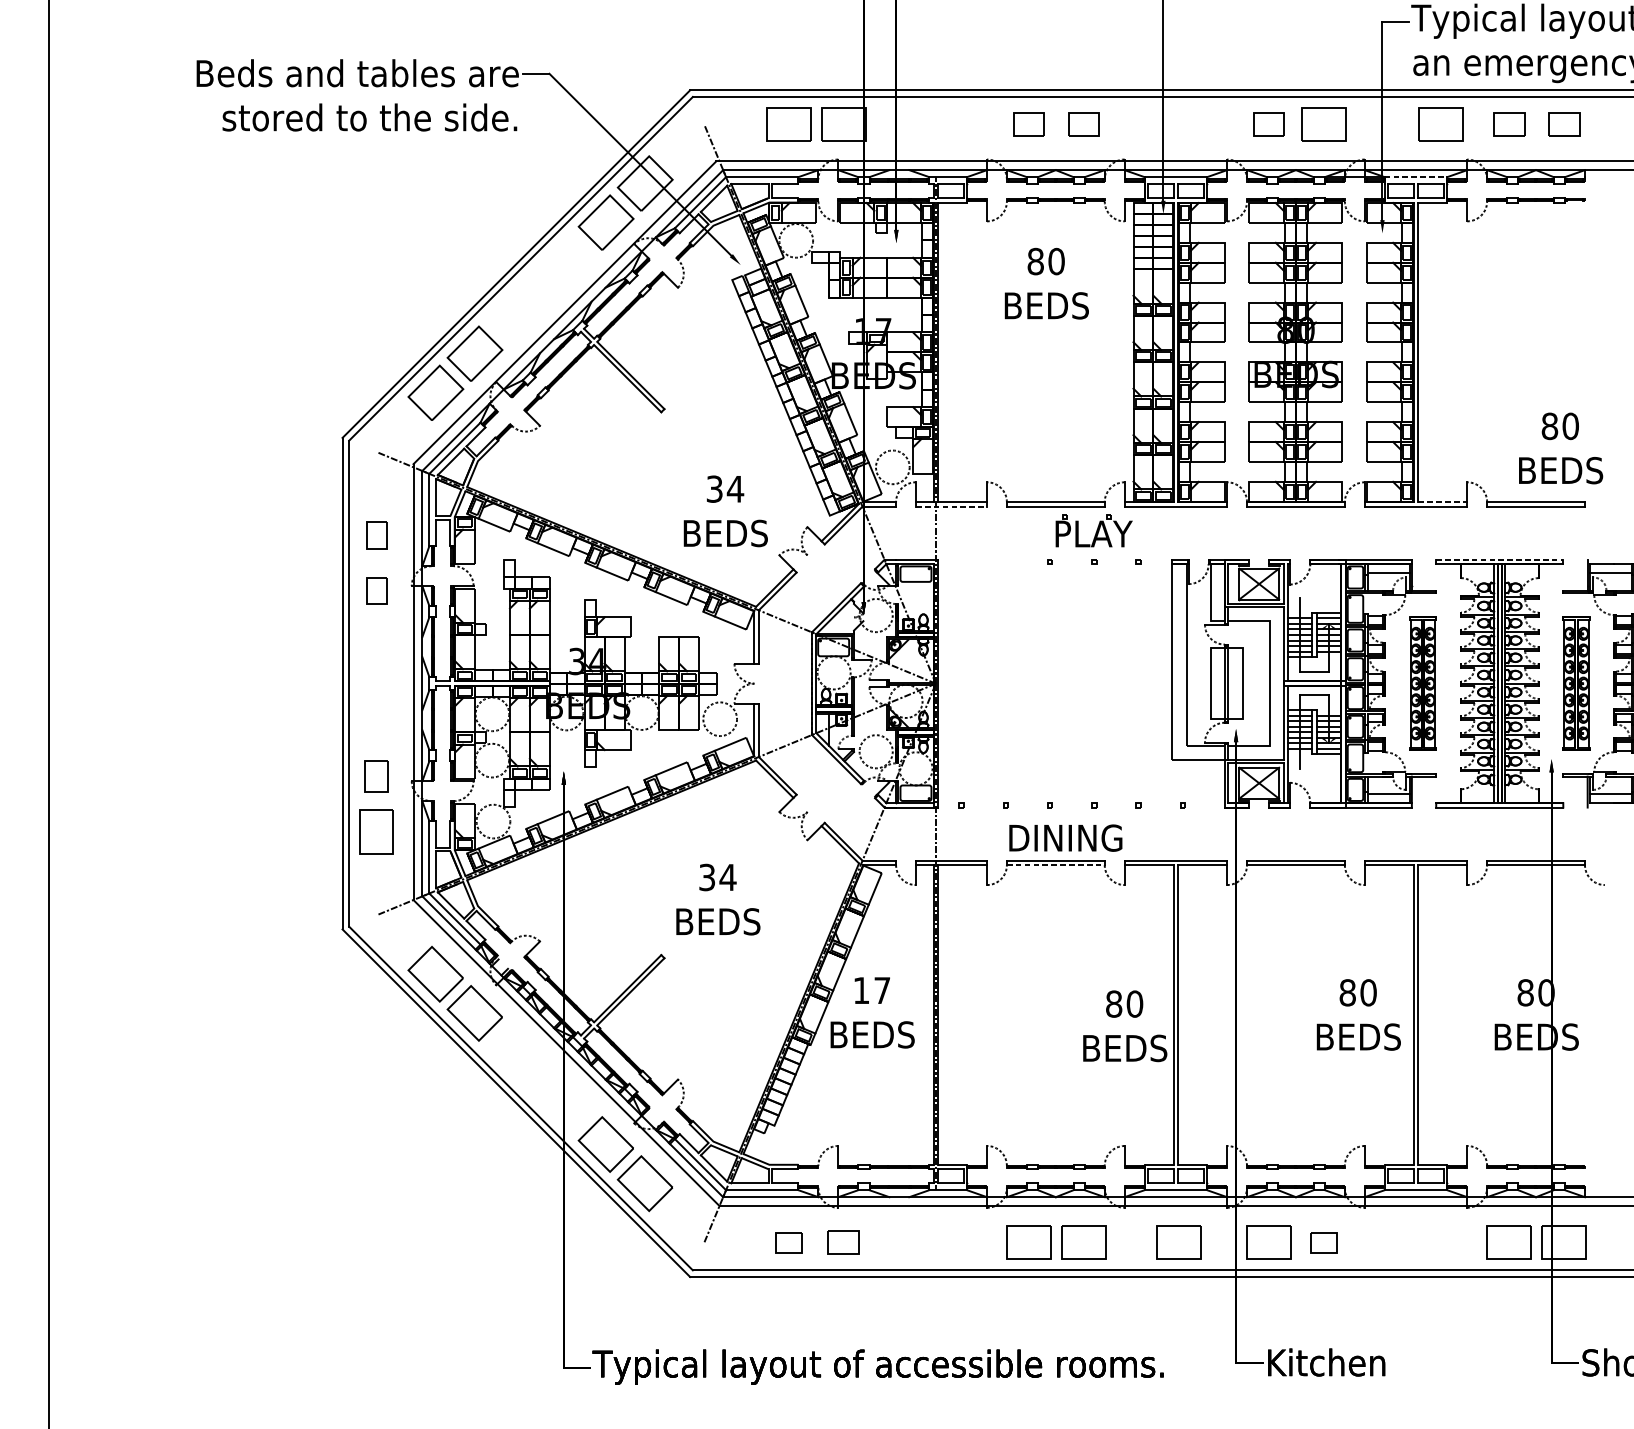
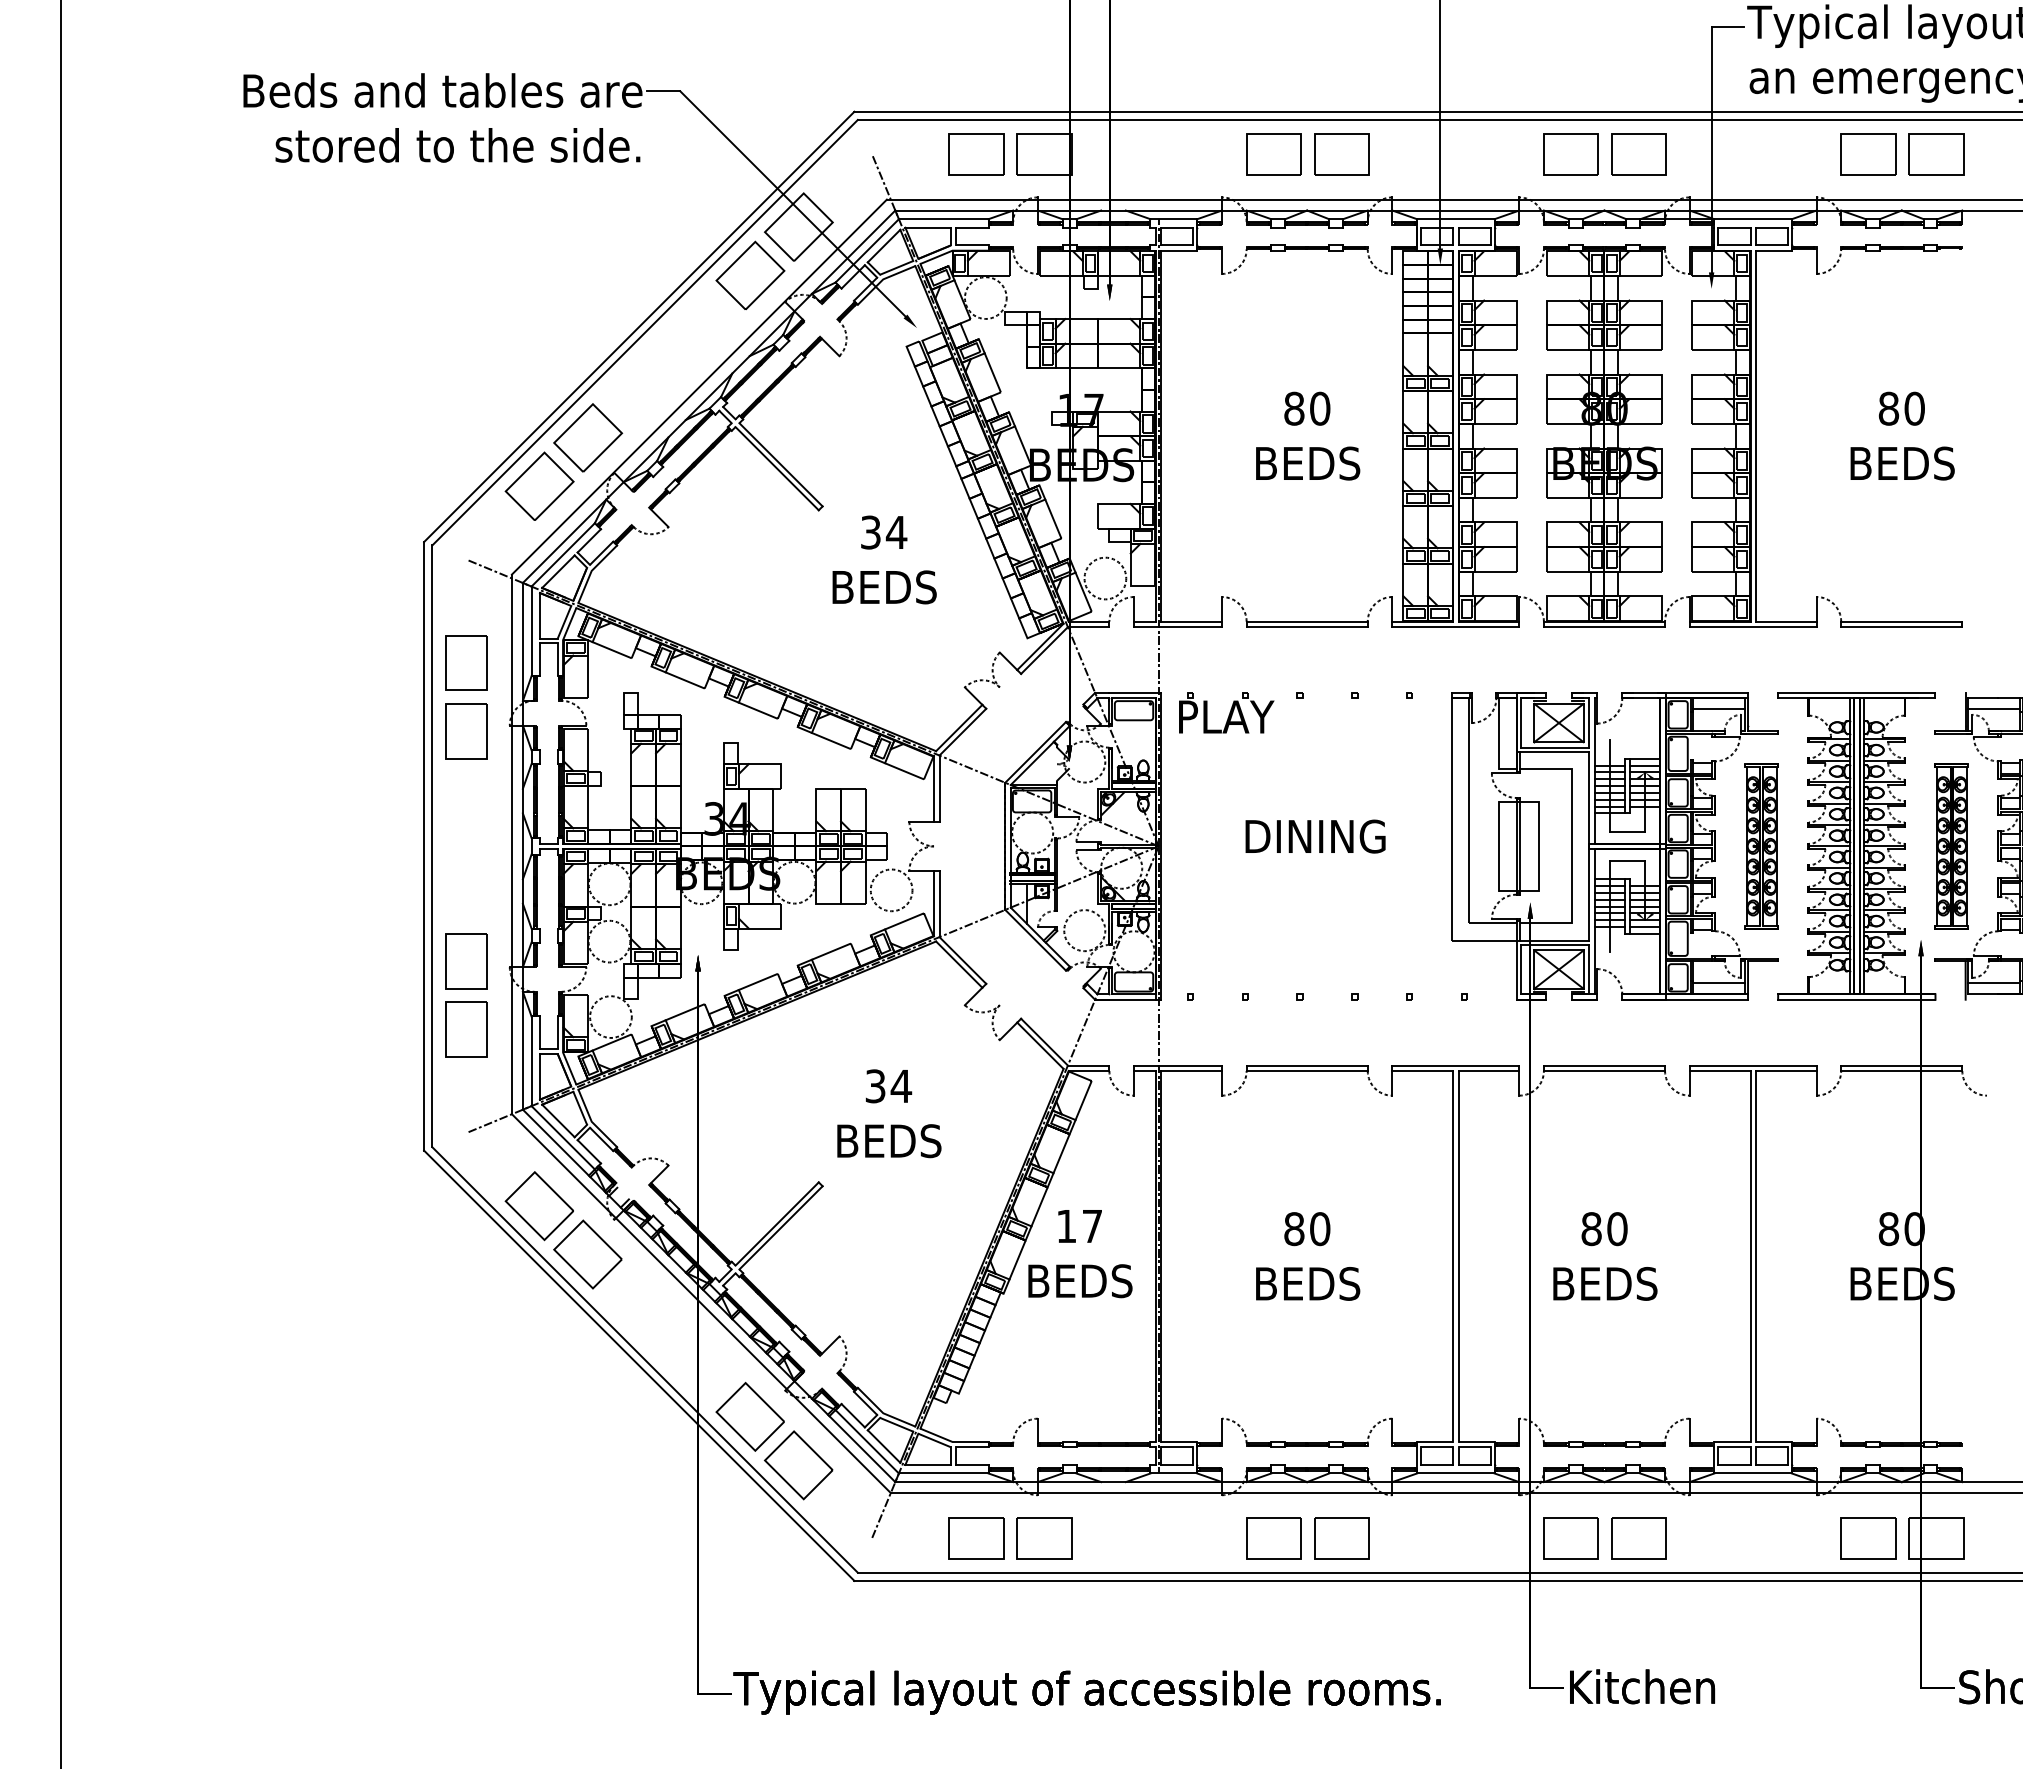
part: (1028, 124) -> (1273, 154), size x1.43
part: (1083, 124) -> (1341, 154), size x1.43
part: (1268, 124) -> (1570, 154), size x1.43
part: (1440, 124) -> (1783, 154), removed
part: (1509, 124) -> (1868, 154), size x1.43
part: (1564, 124) -> (1936, 154), size x1.43
line: (1416, 177) -> (1753, 219), dashed -> solid
text: (1047, 283) -> (1308, 435), moved
text: (1560, 447) -> (1902, 435), moved
line: (1442, 502) -> (1786, 621), dashed -> solid
line: (951, 506) -> (1178, 627), dashed -> solid
text: (725, 510) -> (884, 559), moved
part: (1094, 530) -> (1226, 712), moved
part: (376, 535) -> (466, 662), size x1.67
line: (1499, 559) -> (1856, 692), dashed -> solid
part: (376, 590) -> (466, 731), size x1.67
part: (376, 776) -> (466, 961), size x1.43
text: (1065, 838) -> (1315, 836), moved
line: (1056, 865) -> (1307, 1071), dashed -> solid
text: (1358, 1014) -> (1605, 1256), moved
text: (1125, 1026) -> (1308, 1256), moved
part: (788, 1242) -> (976, 1538), size x1.67
part: (843, 1242) -> (1044, 1538), size x1.43
part: (1178, 1242) -> (1459, 1538), removed
part: (1323, 1242) -> (1638, 1538), size x1.67

